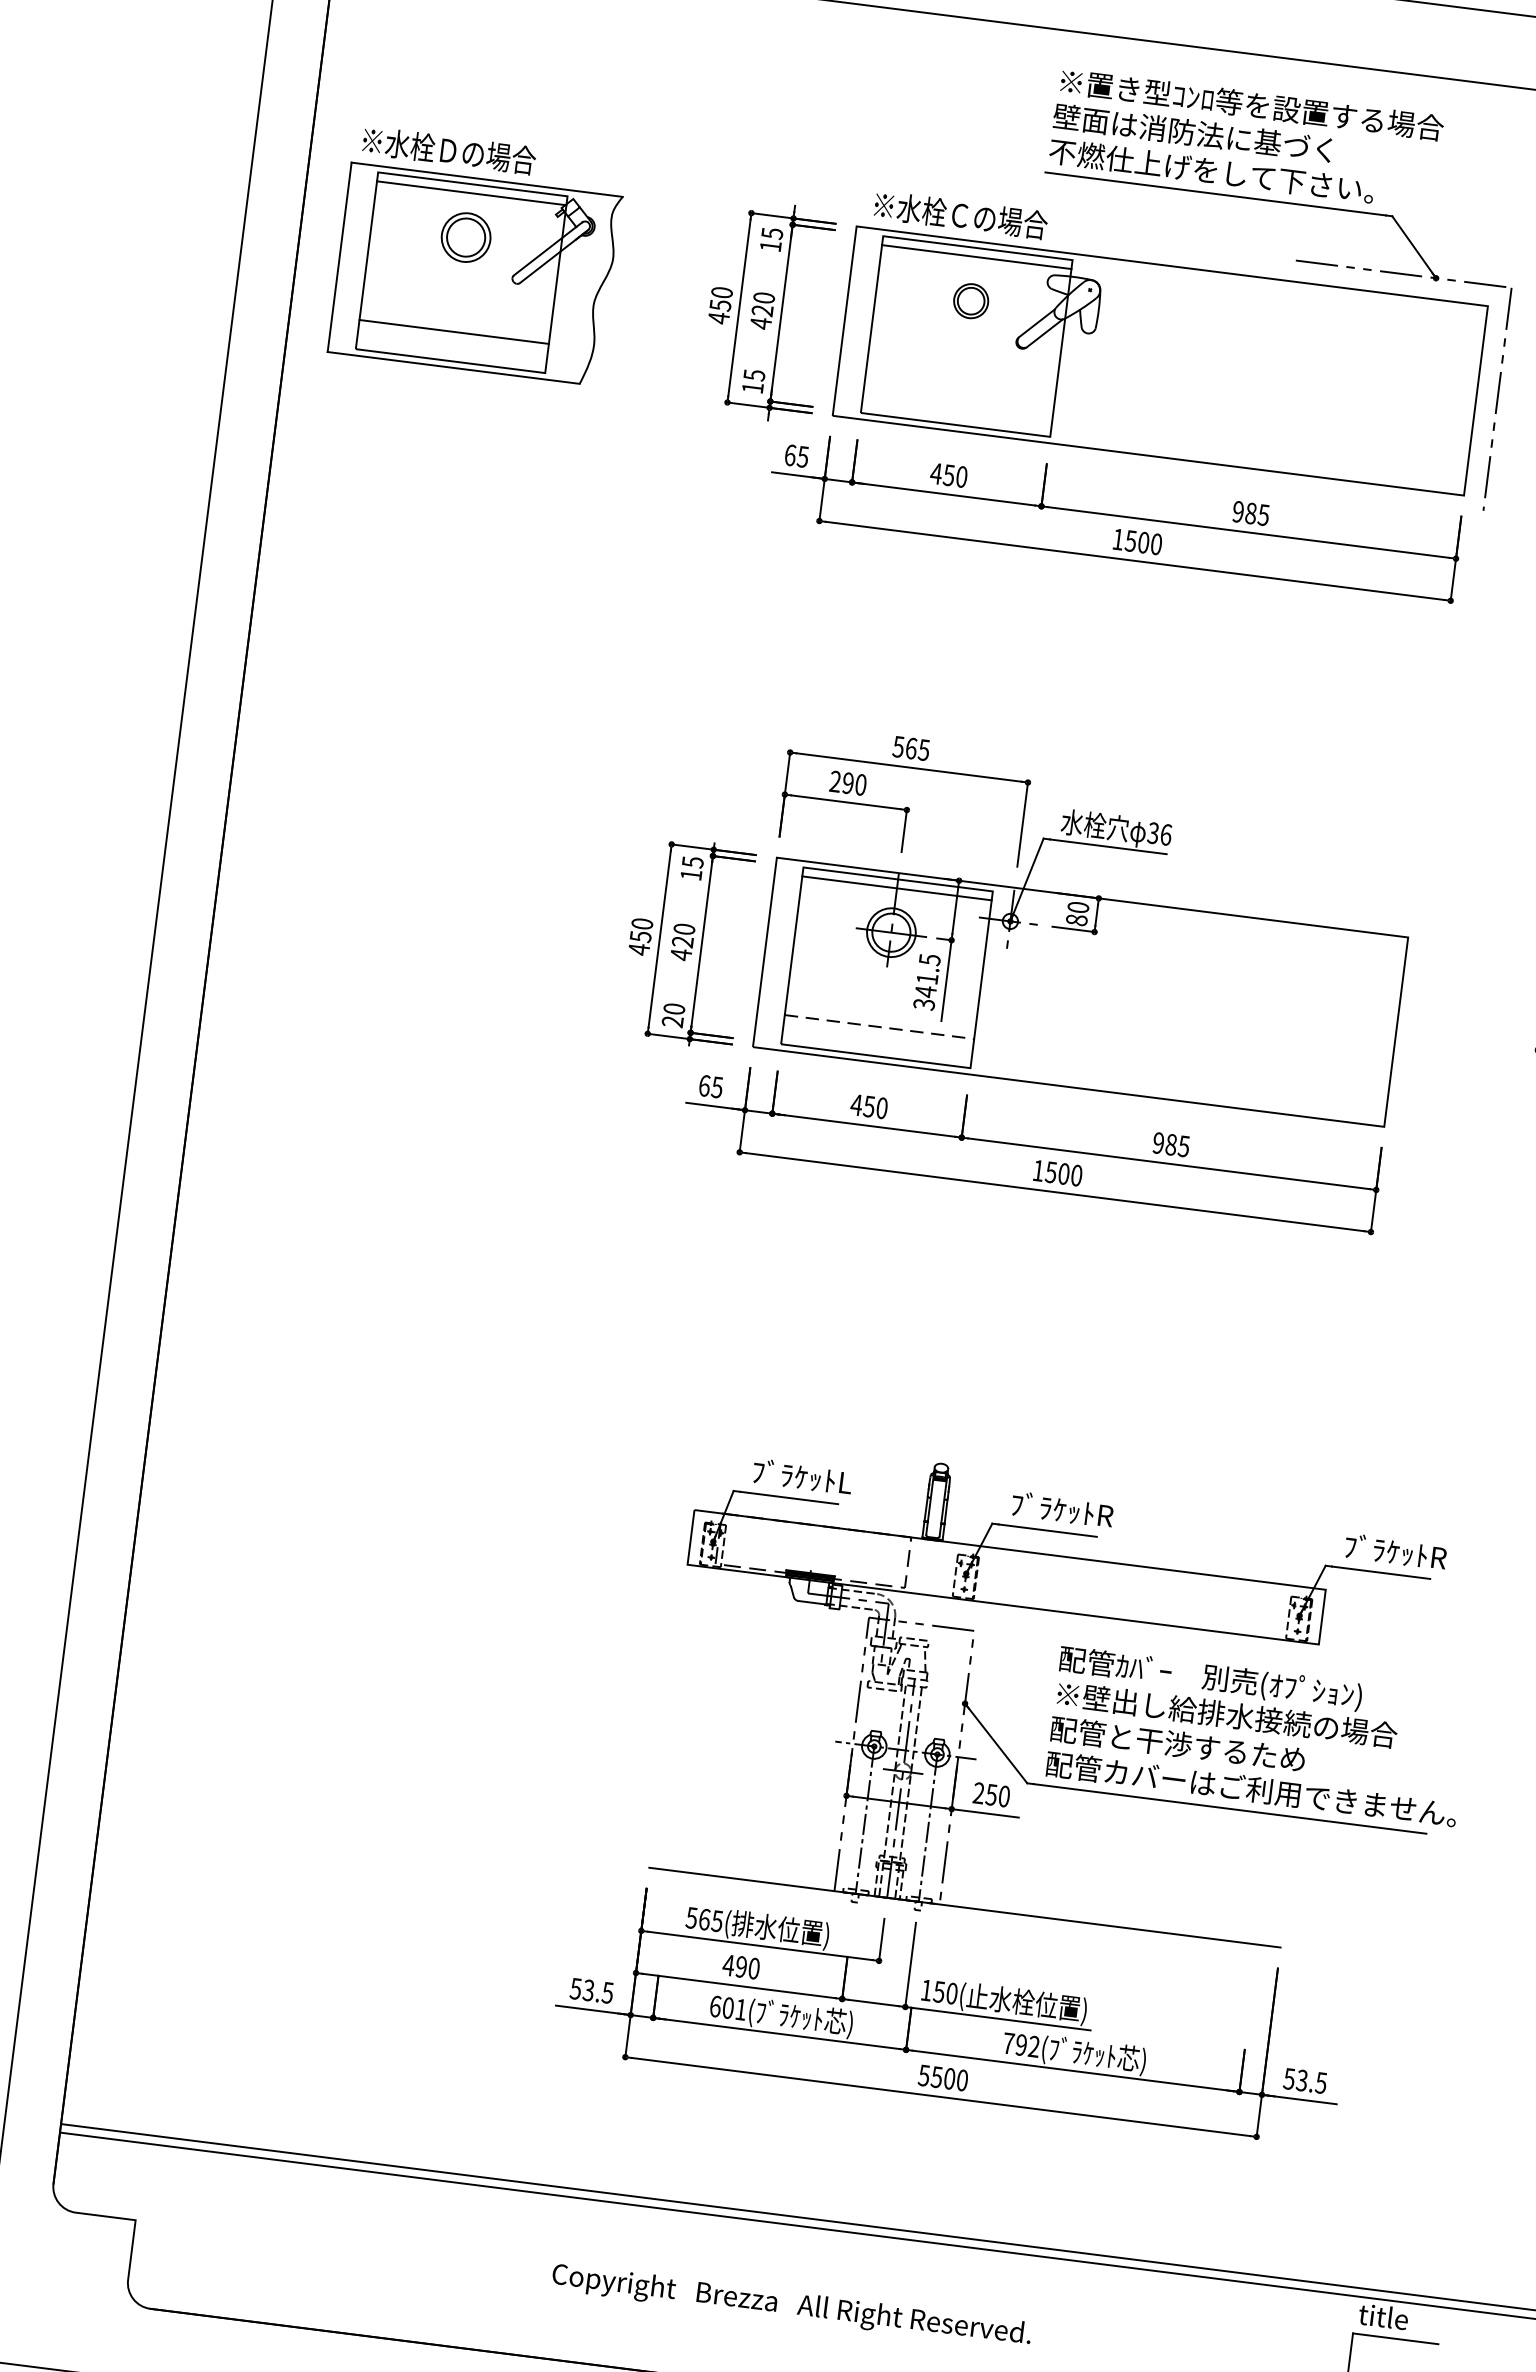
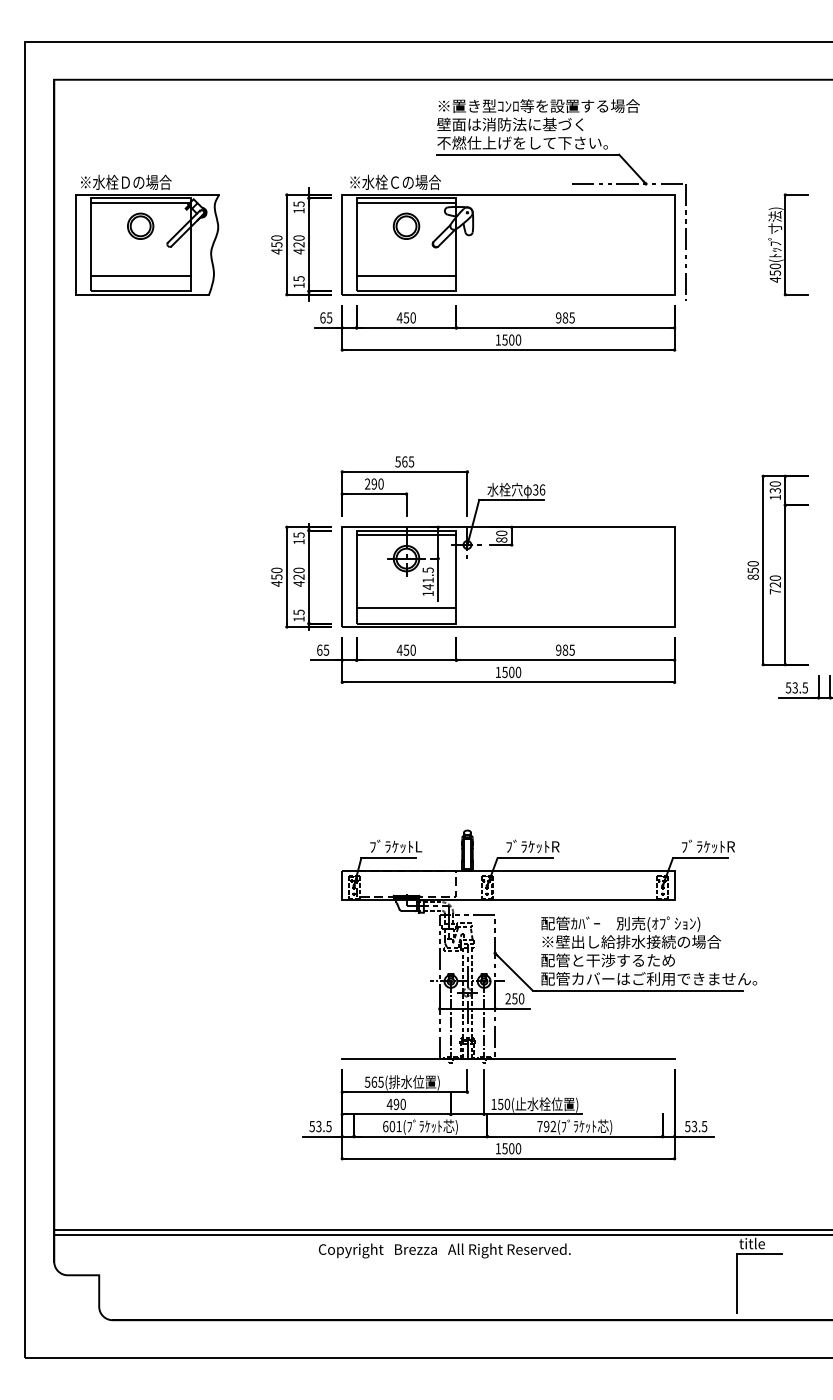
part: (971, 299) -> (406, 225), size x1.43
line: (959, 396) -> (406, 276), added
text: (922, 1003) -> (427, 593), 341.5 -> 141.5
text: (672, 1014) -> (298, 615), 20 -> 15
line: (879, 1027) -> (406, 608), dashed -> solid
text: (922, 2074) -> (497, 1148), 5500 -> 1500
text: (791, 2305) -> (444, 1250), moved

